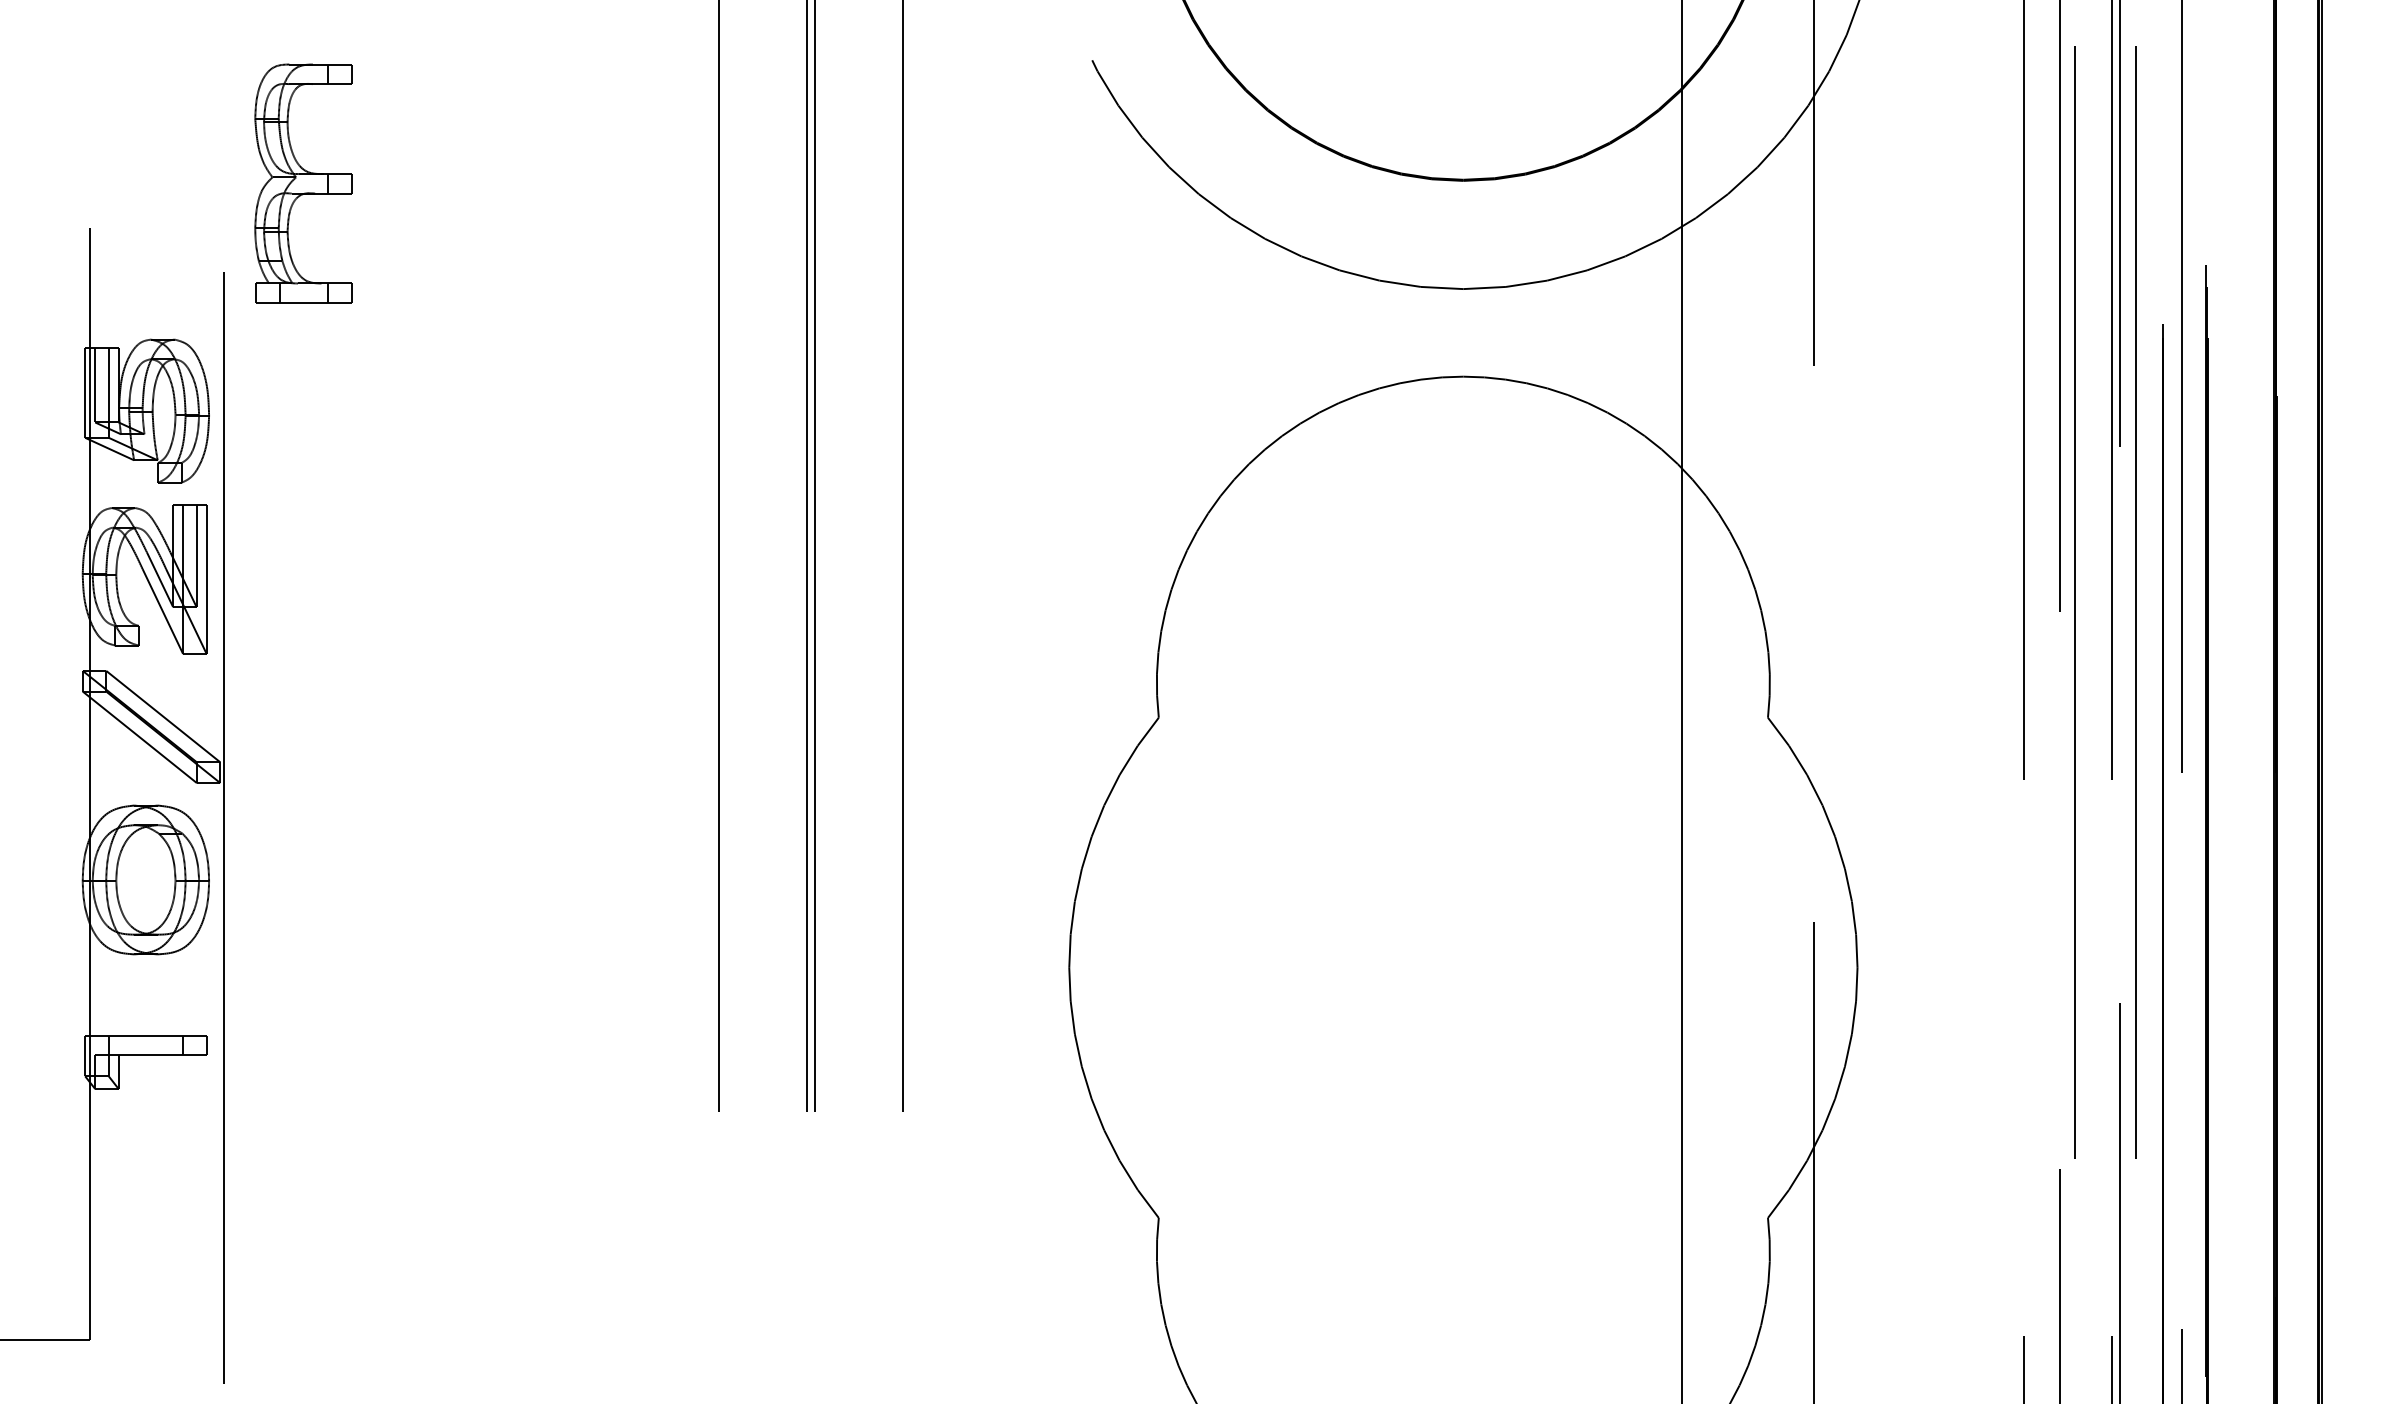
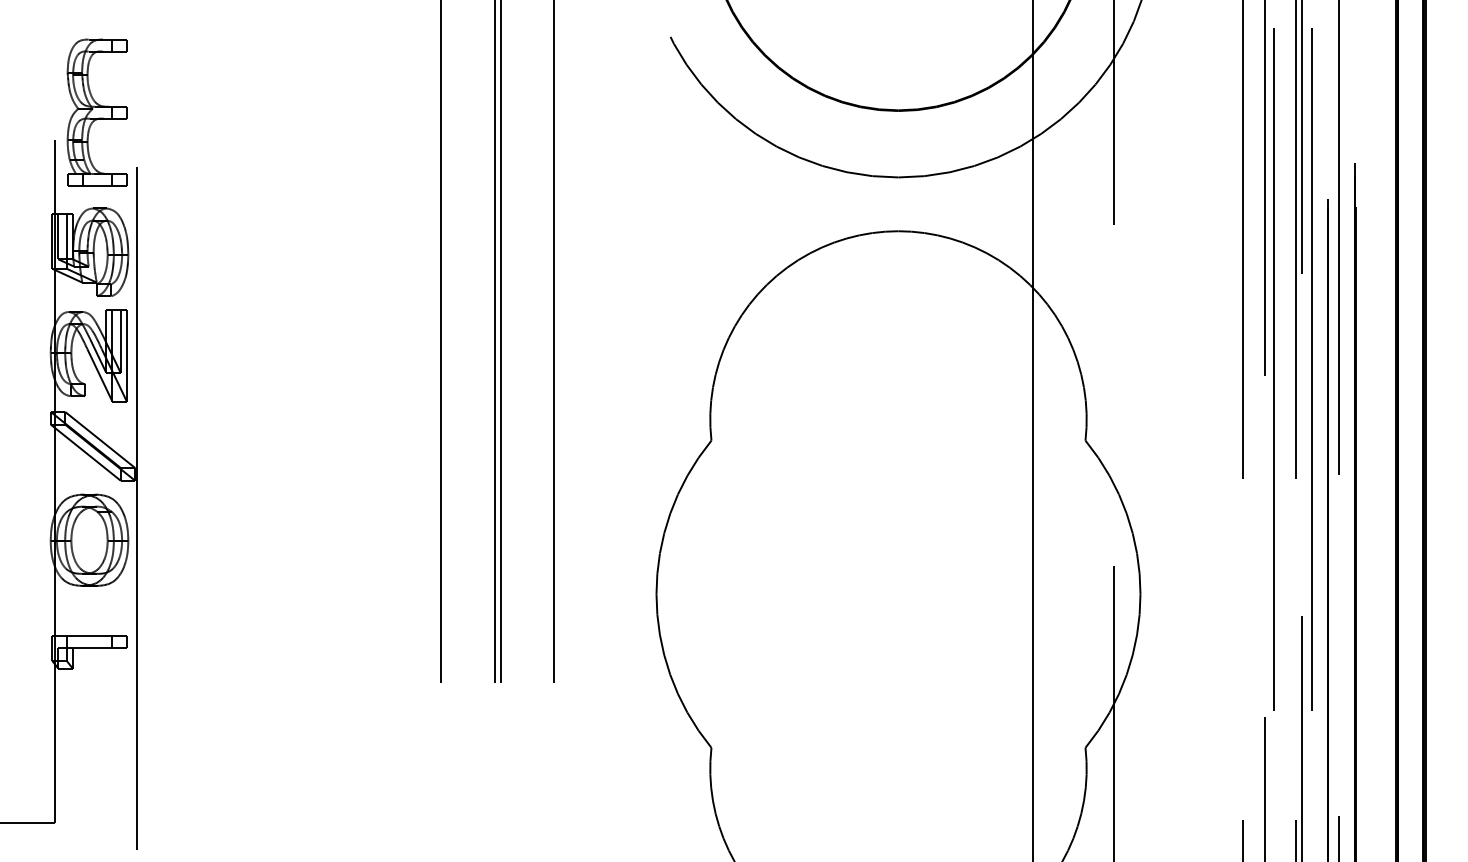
part: (302, 183) -> (96, 112), moved

